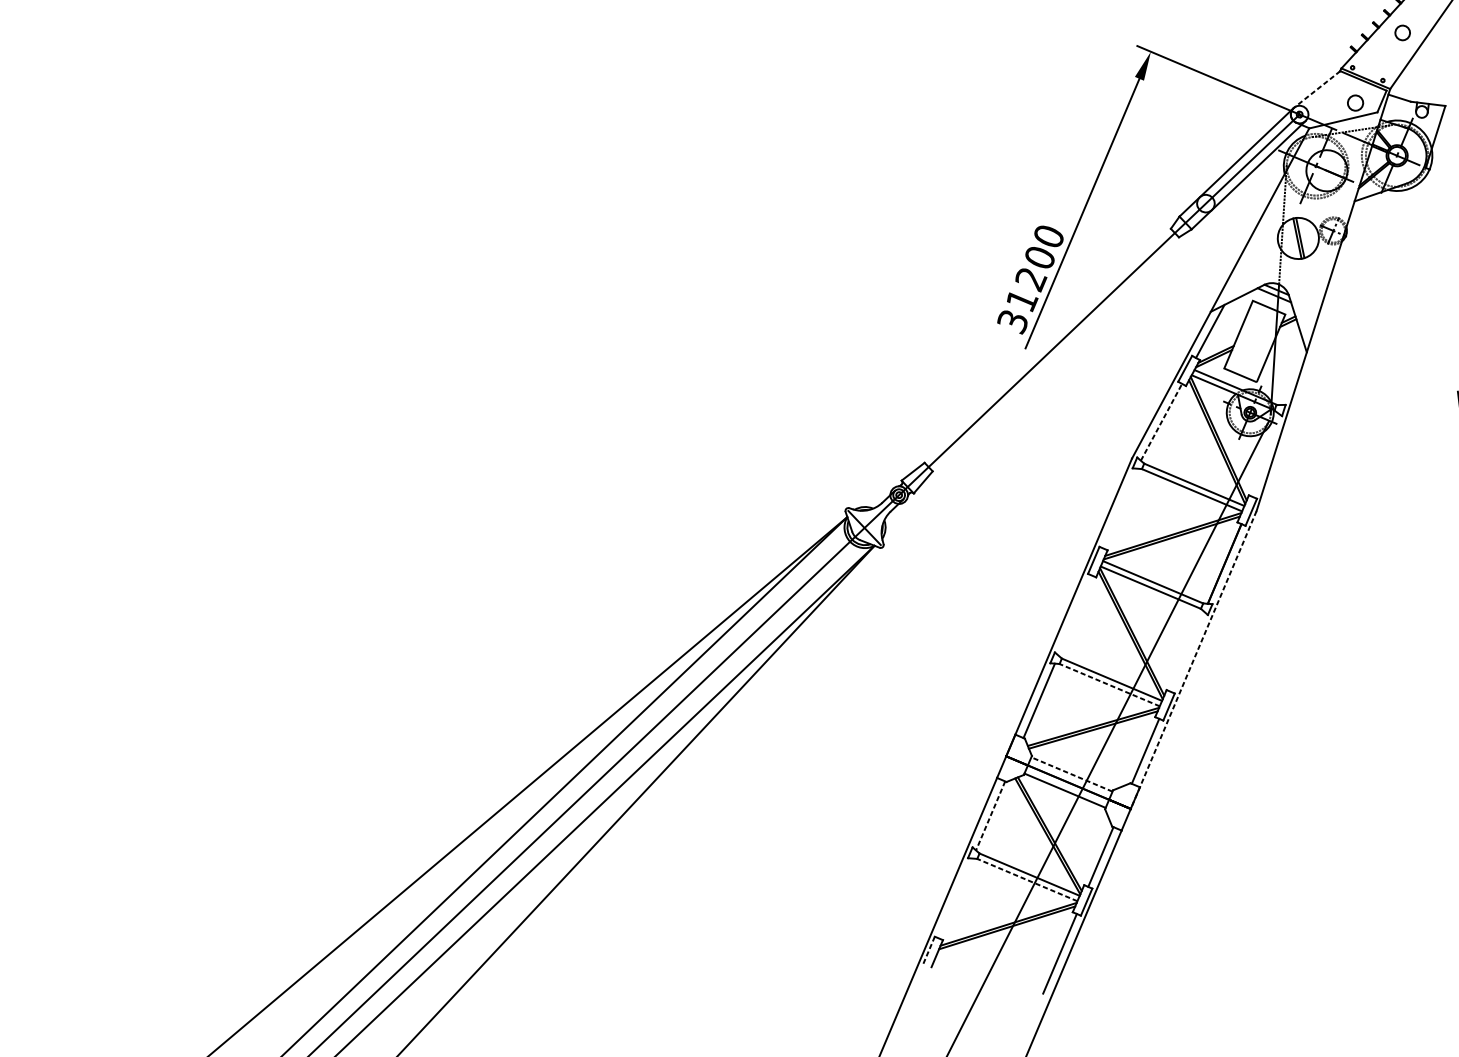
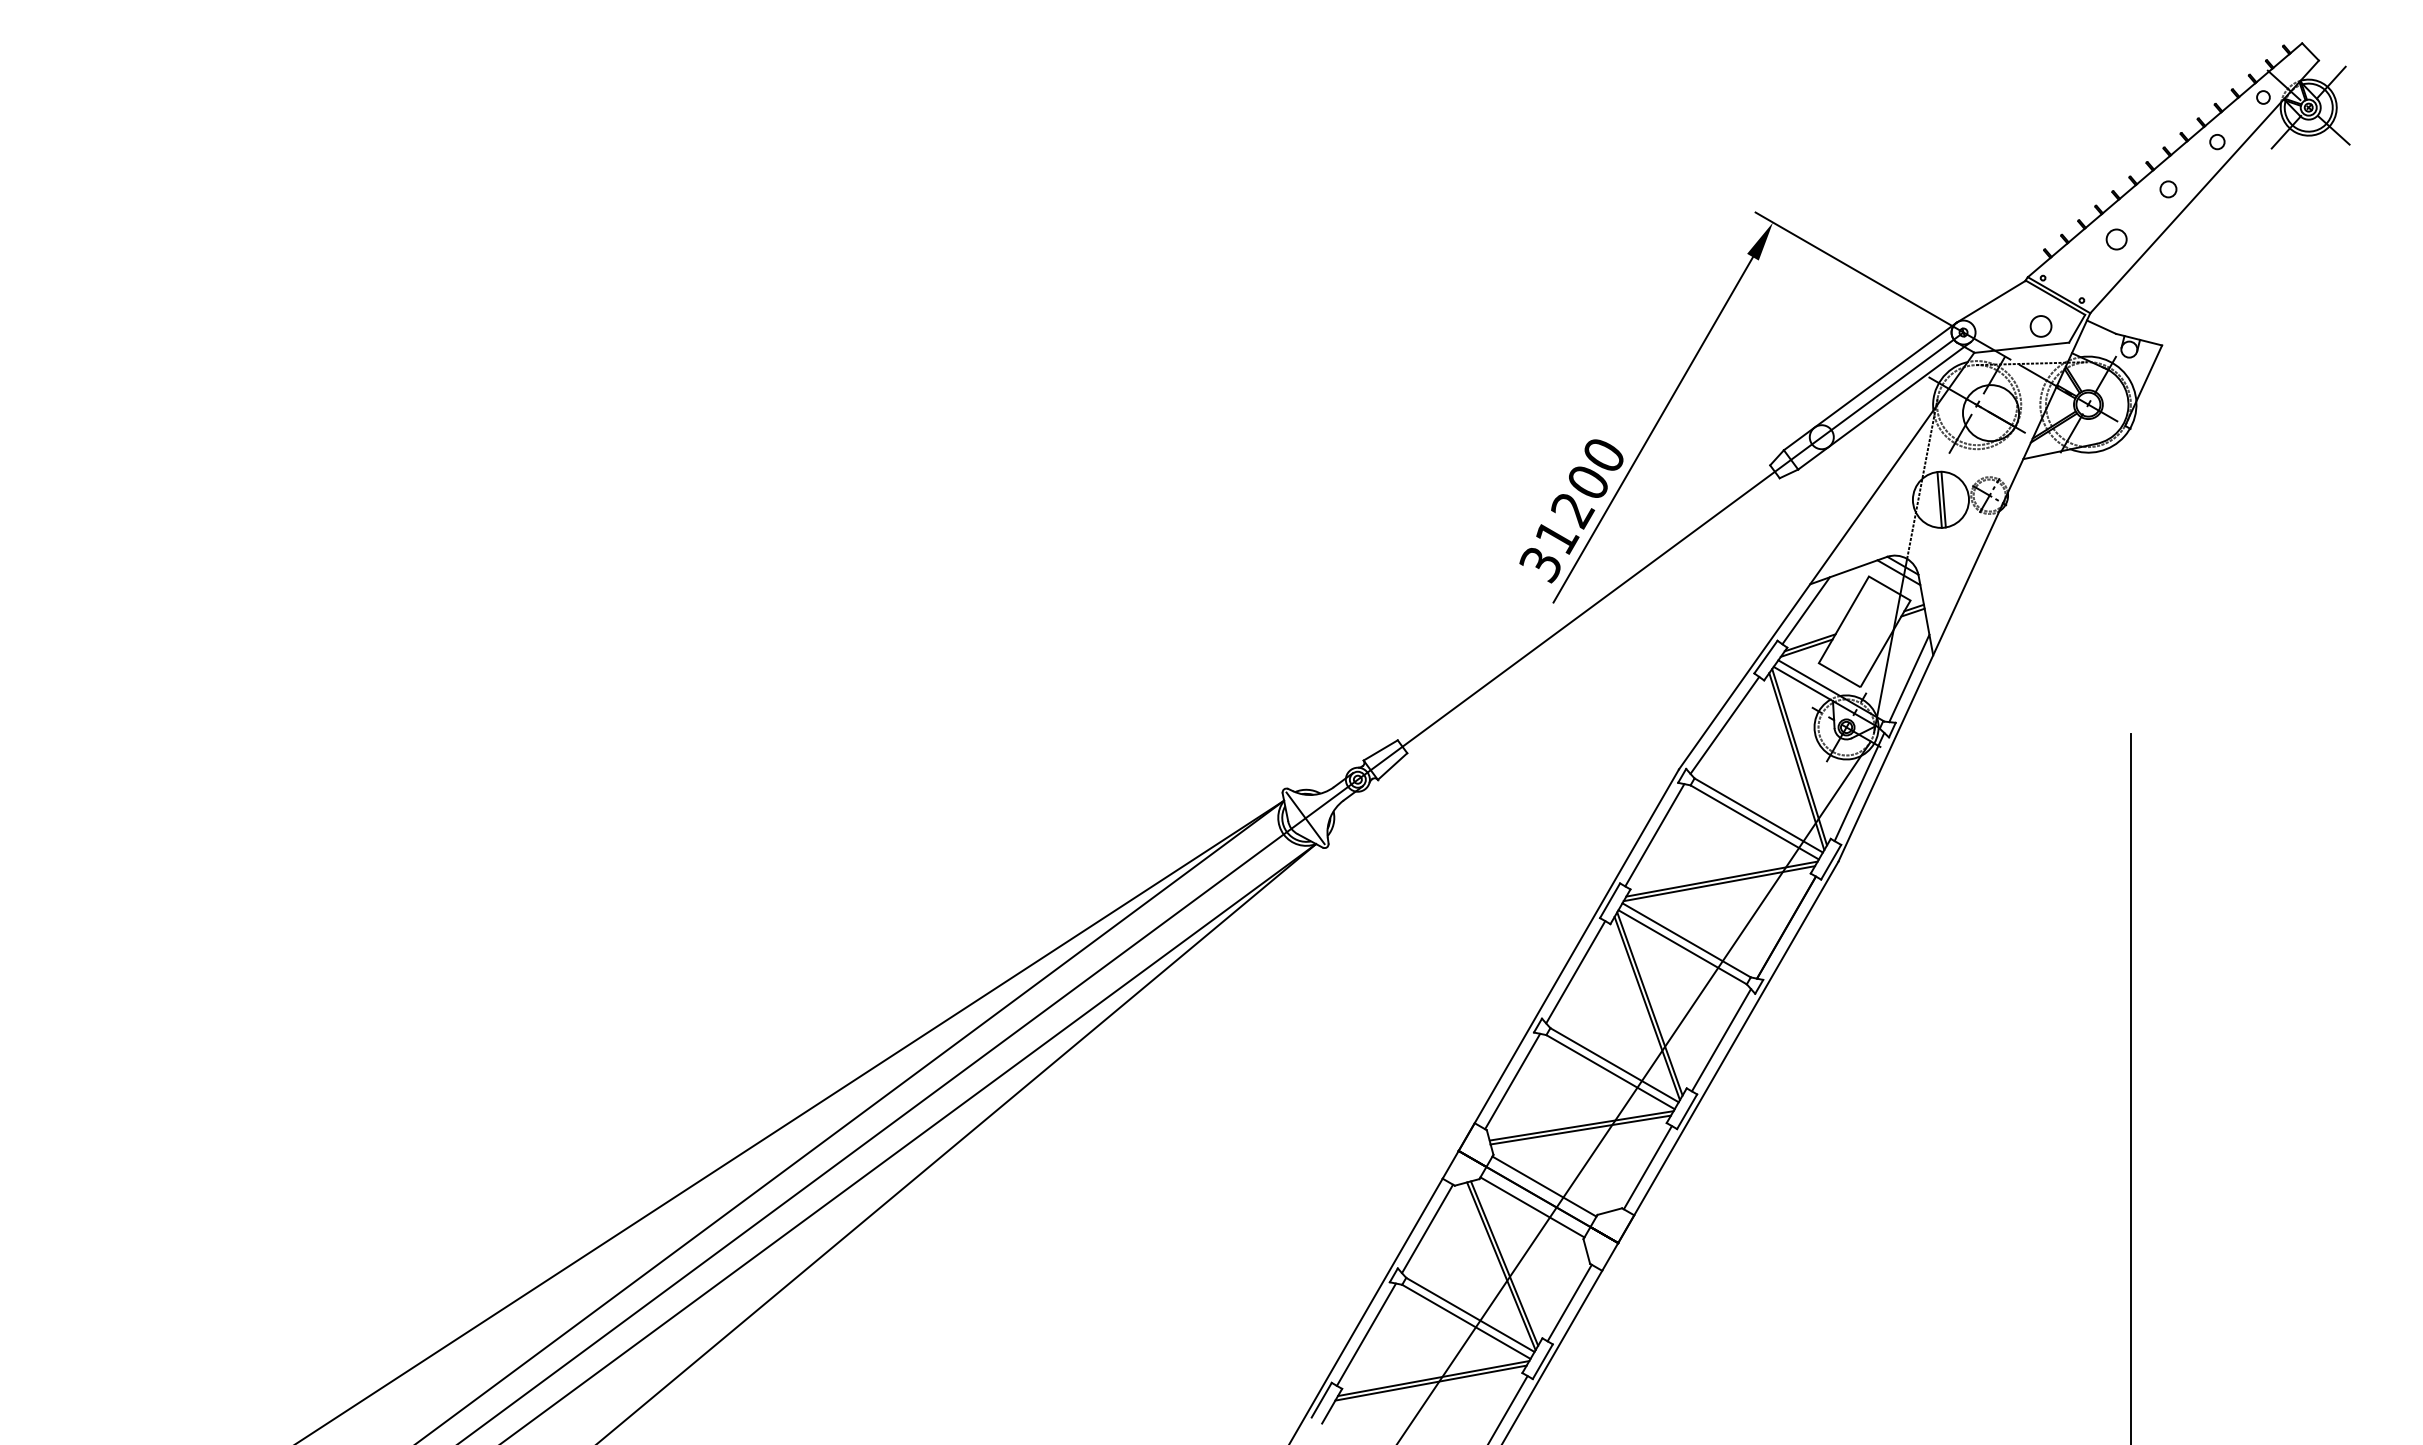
line: (1317, 89) -> (1991, 301), dashed -> solid
line: (1291, 371) -> (1909, 678), added
line: (1161, 422) -> (1725, 725), dashed -> solid
line: (1265, 454) -> (1859, 786), added
line: (1120, 508) -> (1654, 835), added
line: (1075, 615) -> (1575, 972), added
line: (1187, 652) -> (1721, 1040), added
line: (1193, 660) -> (1728, 1052), dashed -> solid
line: (1109, 684) -> (1610, 1071), dashed -> solid
line: (1071, 774) -> (1544, 1186), dashed -> solid
line: (990, 816) -> (1427, 1229), dashed -> solid
line: (1026, 879) -> (1465, 1321), dashed -> solid
line: (955, 898) -> (1366, 1334), added
line: (928, 950) -> (1321, 1400), dashed -> solid

